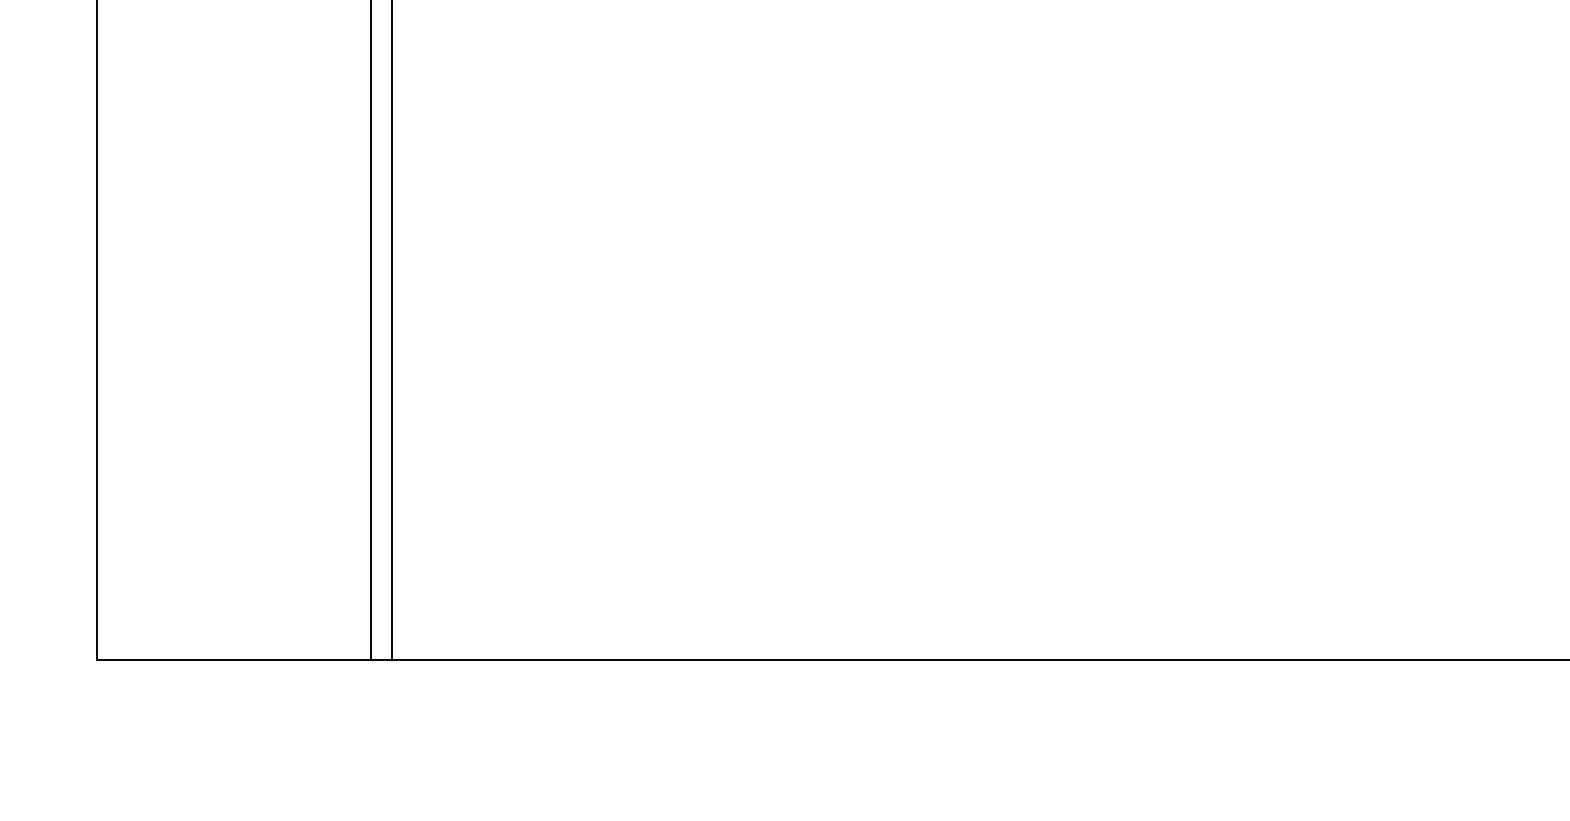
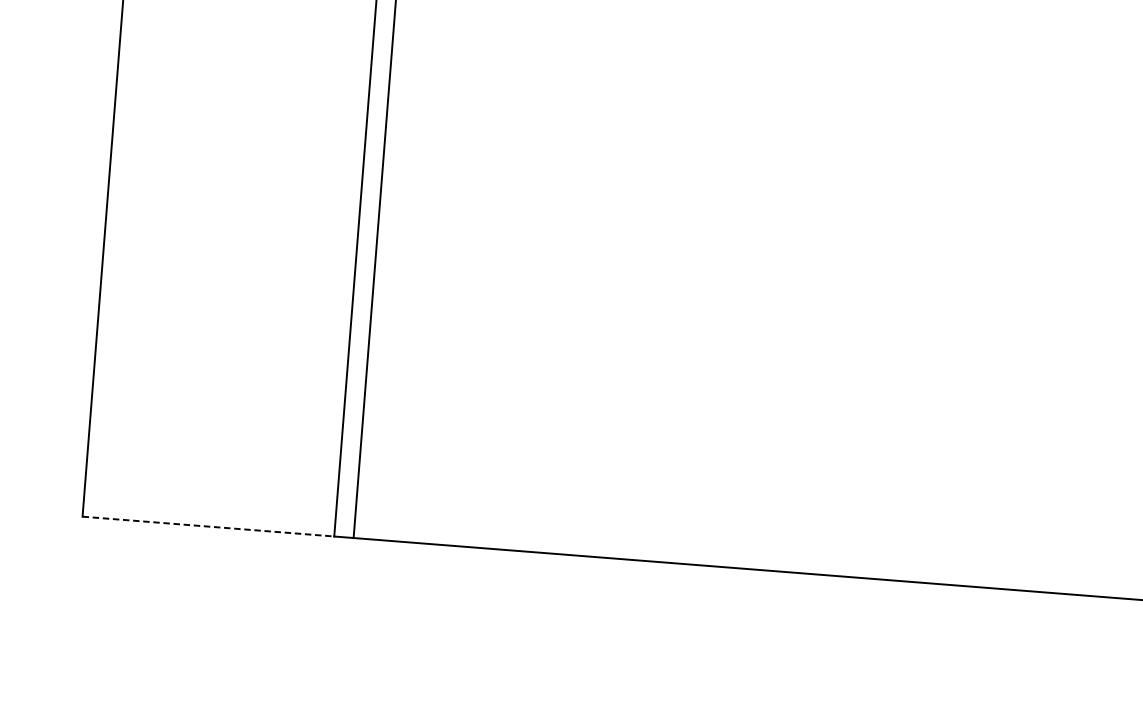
line: (233, 659) -> (208, 526), solid -> dashed

